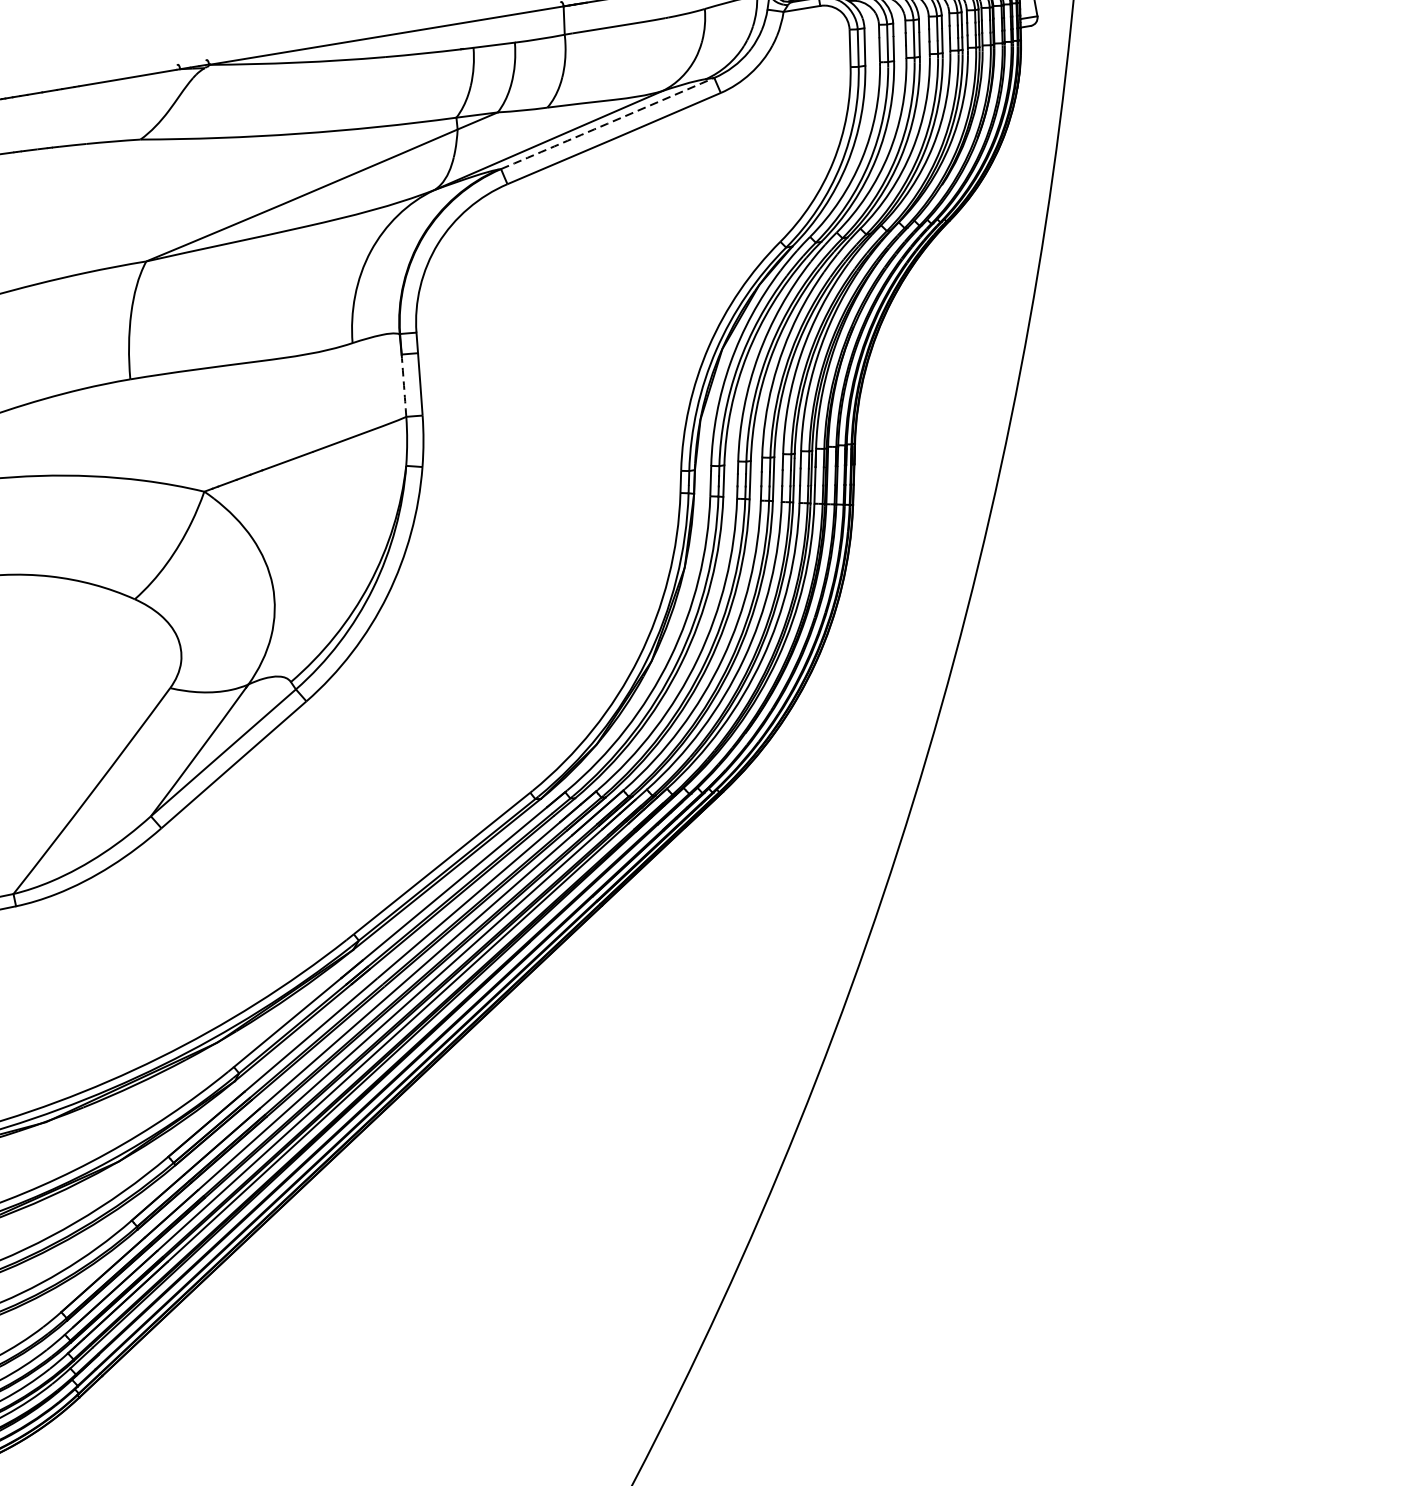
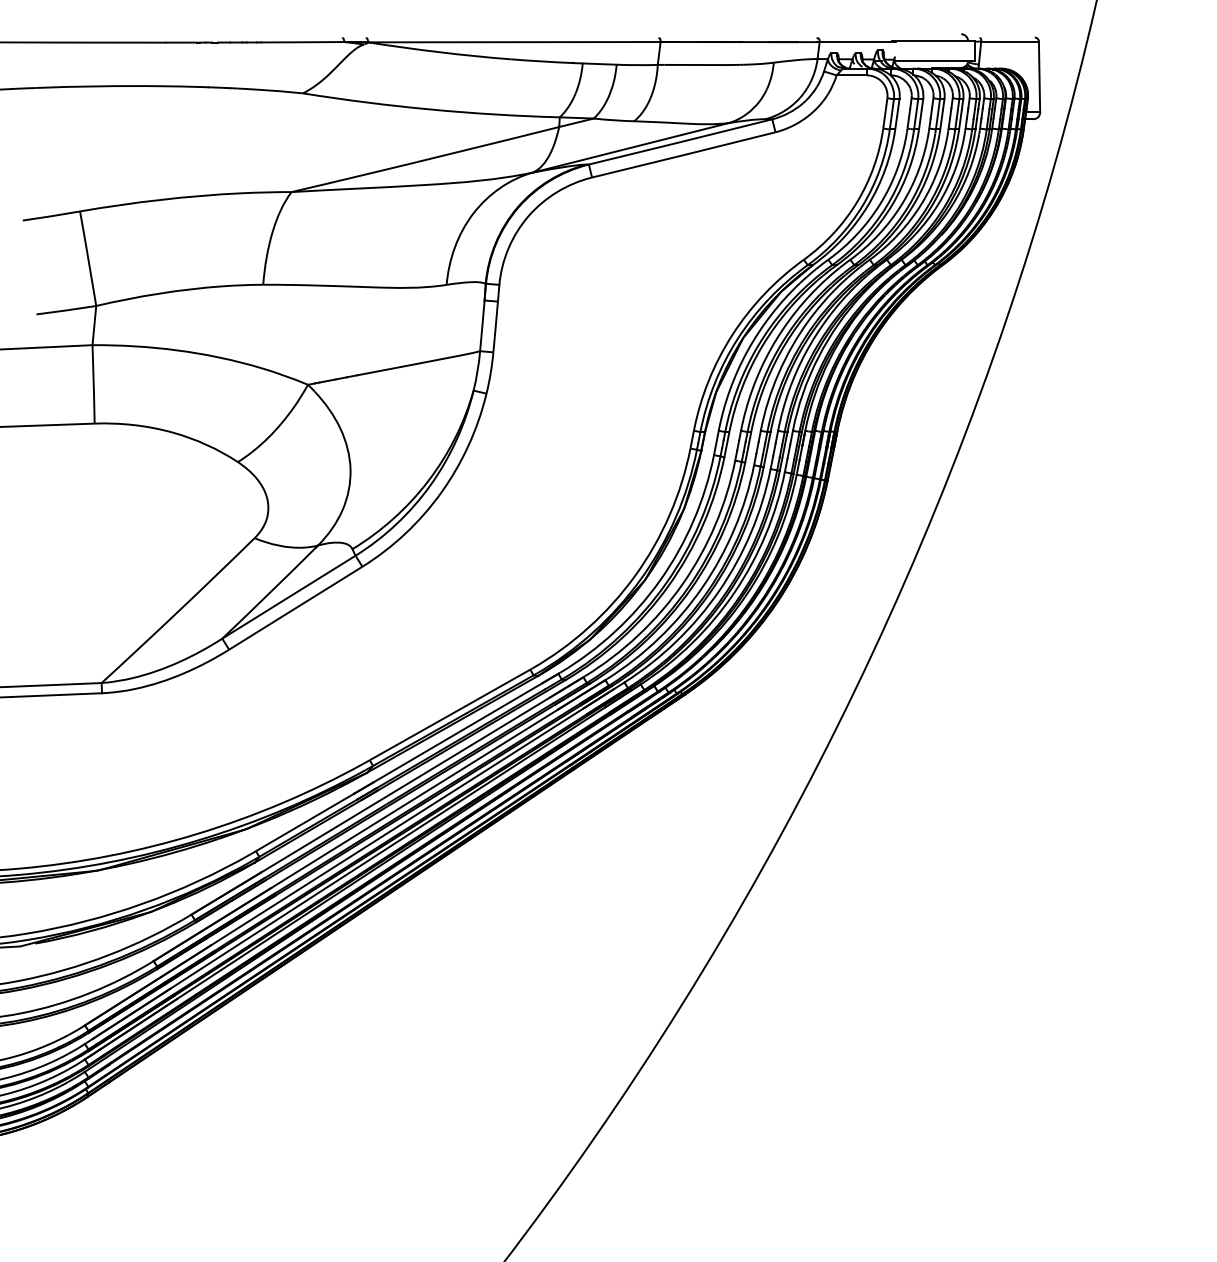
arc: (607, 124) -> (680, 142), dashed -> solid
arc: (404, 385) -> (482, 325), dashed -> solid

